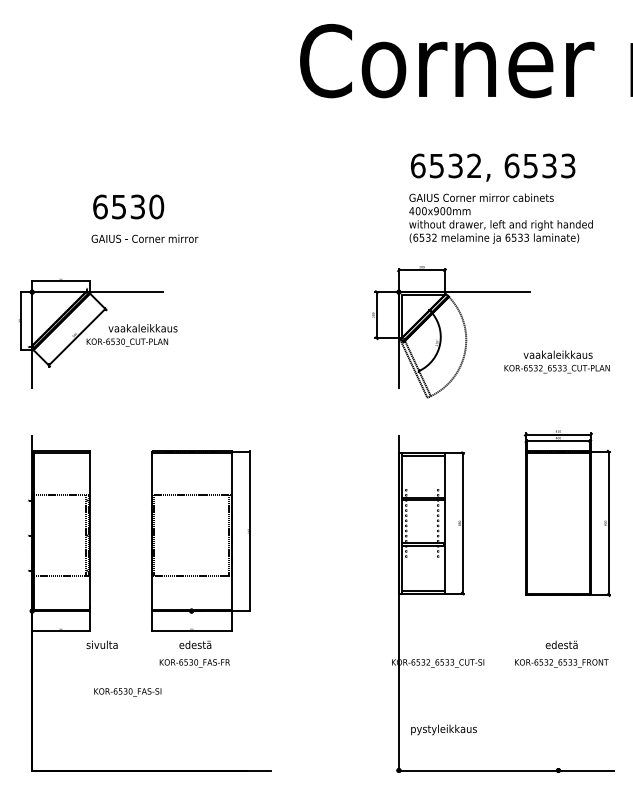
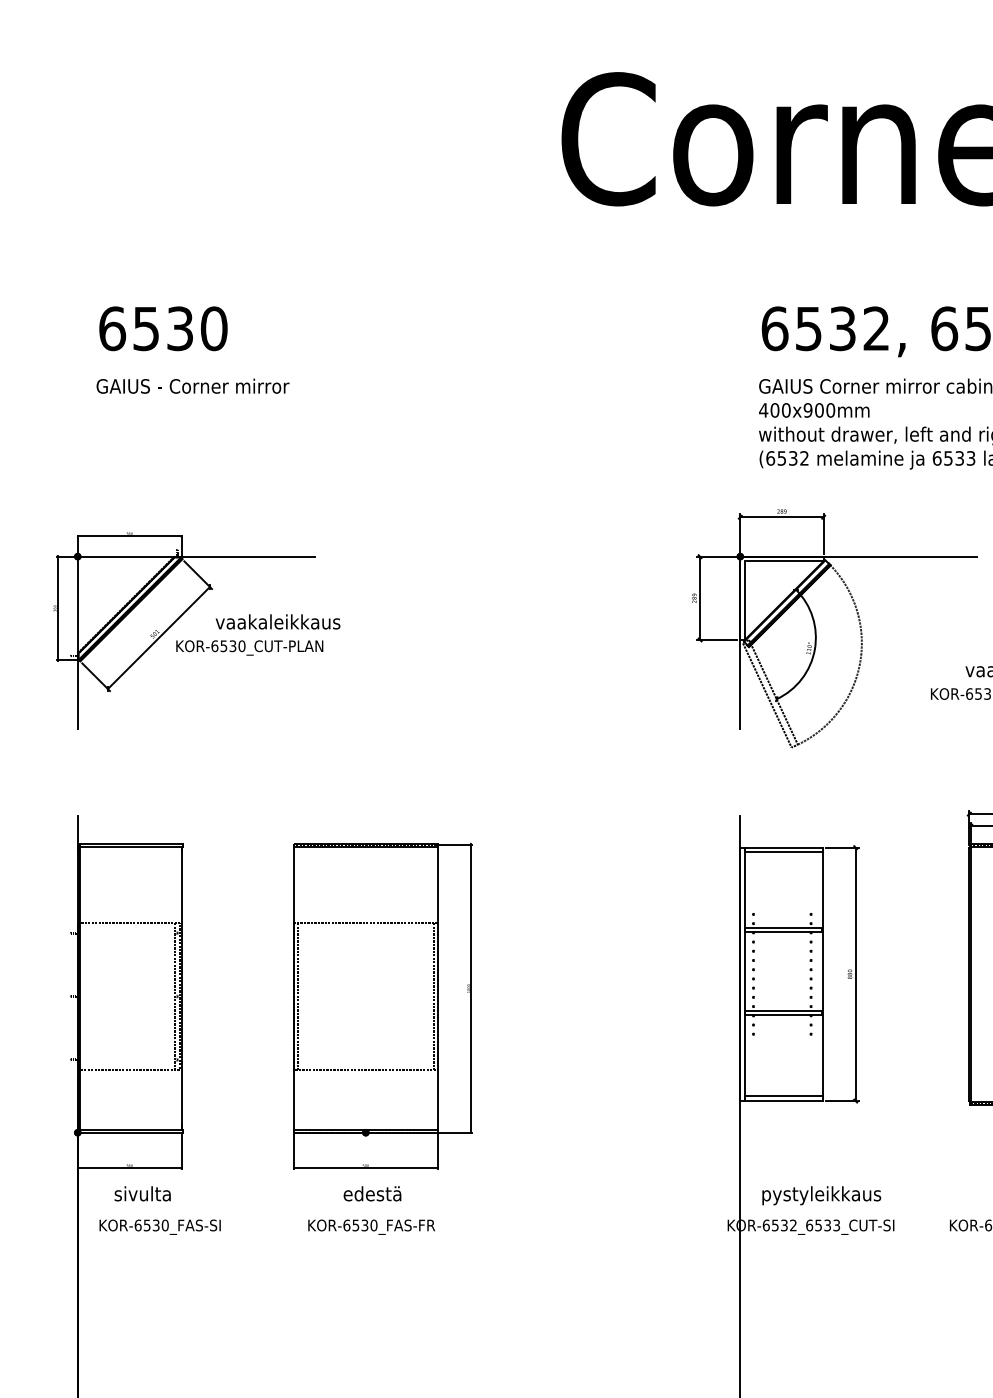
text: (144, 218) -> (192, 349), moved
text: (101, 644) -> (141, 1193), moved
text: (127, 692) -> (159, 1227), moved
text: (443, 729) -> (820, 1194), moved

